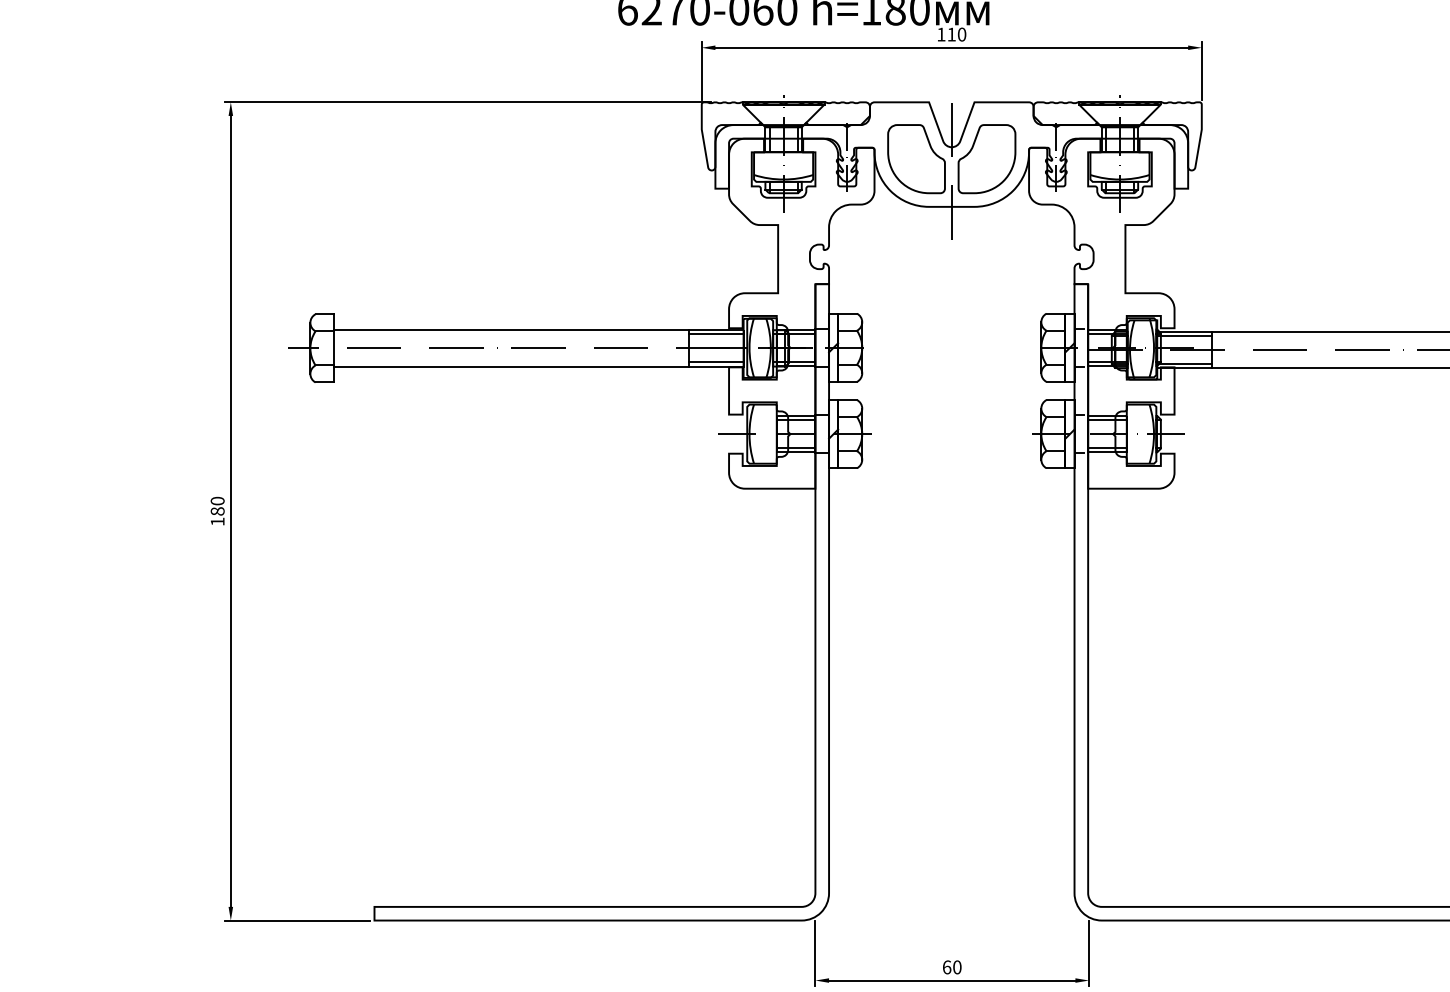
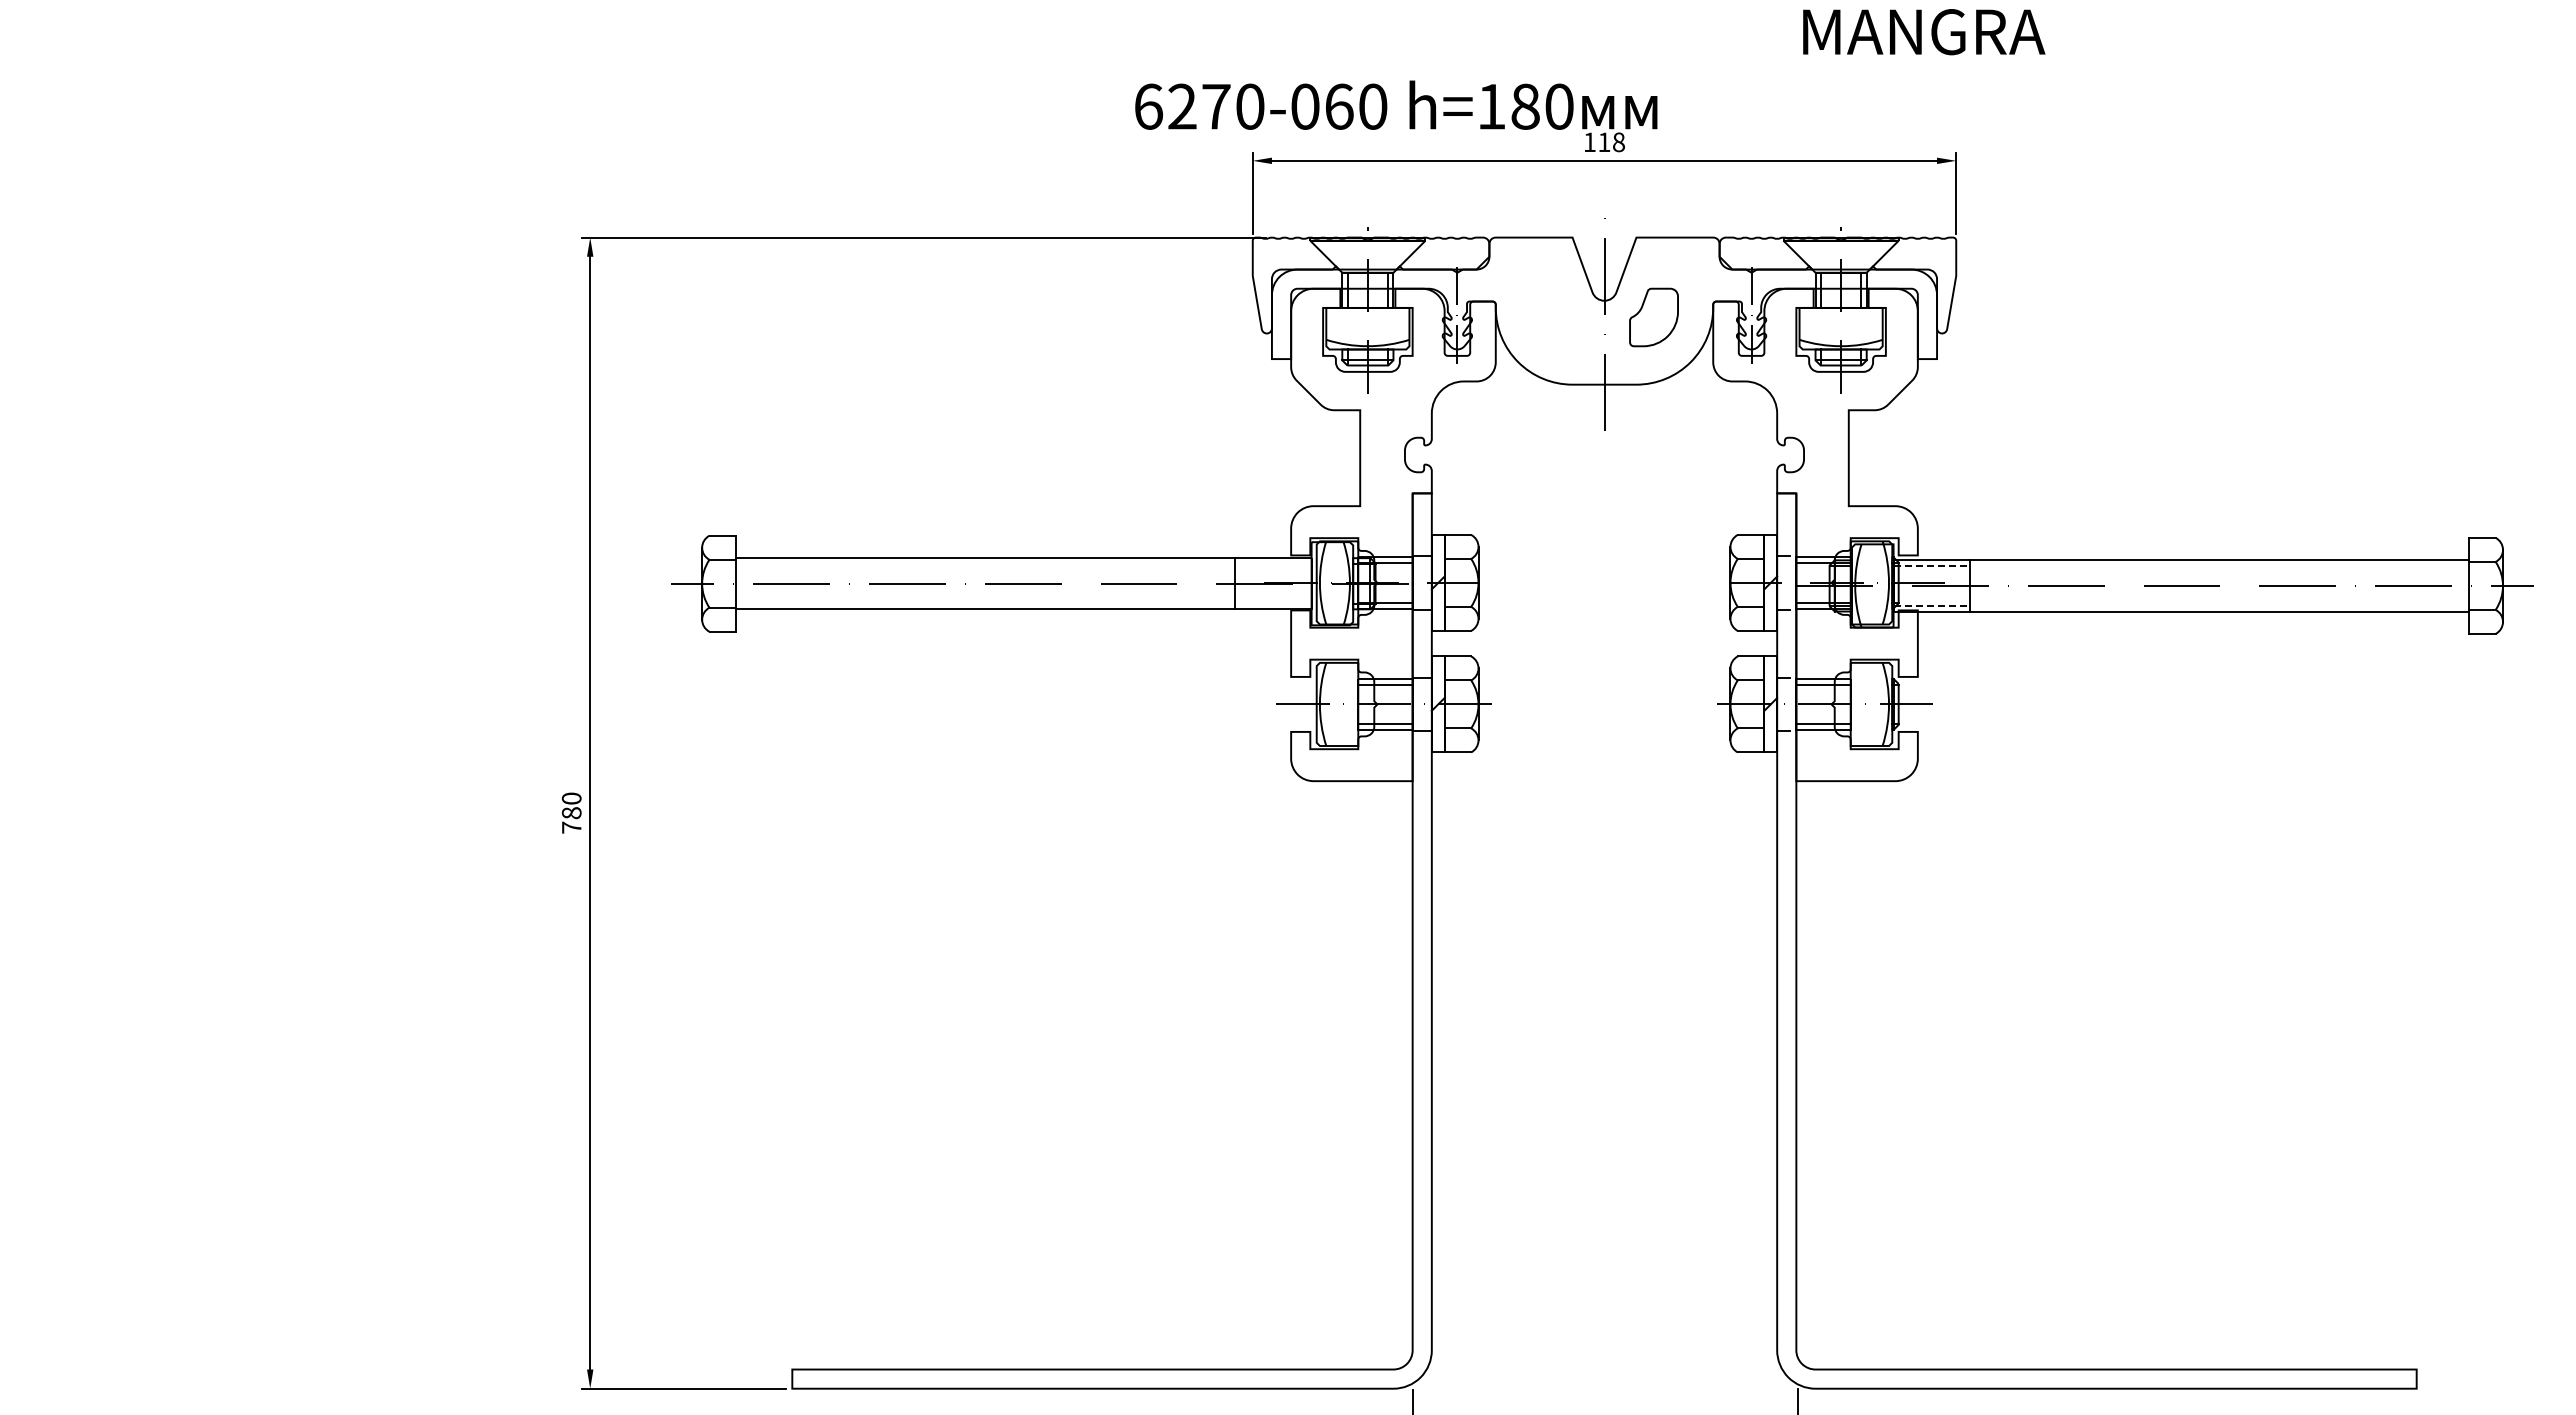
text: (961, 34) -> (1618, 142), 110 -> 118
part: (916, 159) -> (1554, 317), removed
part: (986, 159) -> (1653, 317), size x0.6
line: (715, 333) -> (1272, 563), removed
line: (1184, 336) -> (1932, 566), solid -> dashed
line: (715, 362) -> (1272, 603), removed
line: (1184, 363) -> (1932, 605), solid -> dashed
text: (217, 521) -> (571, 827), 180 -> 780

